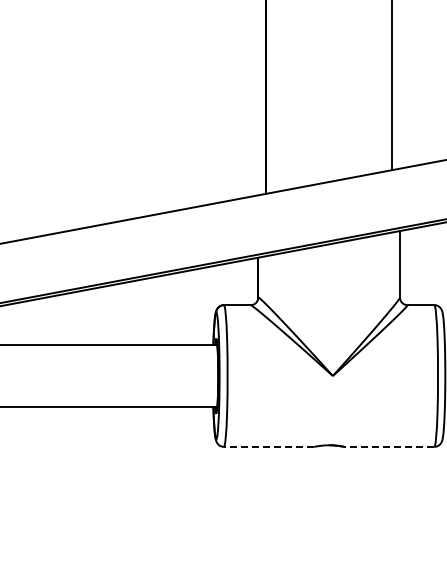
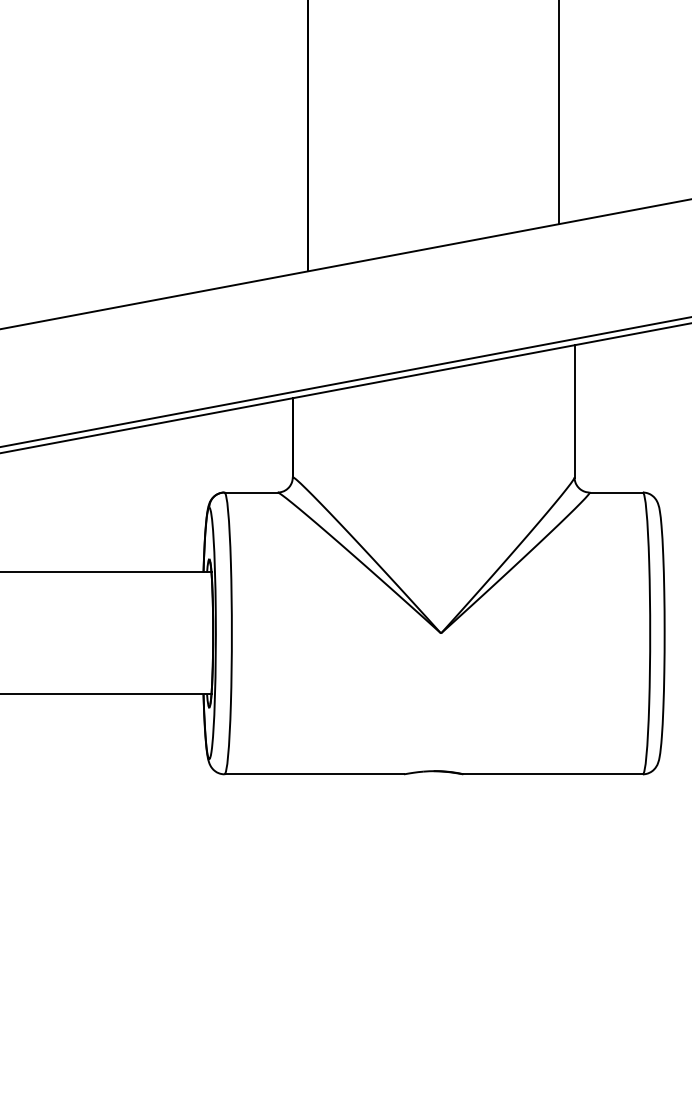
line: (268, 446) -> (313, 773), dashed -> solid
line: (388, 446) -> (551, 773), dashed -> solid

